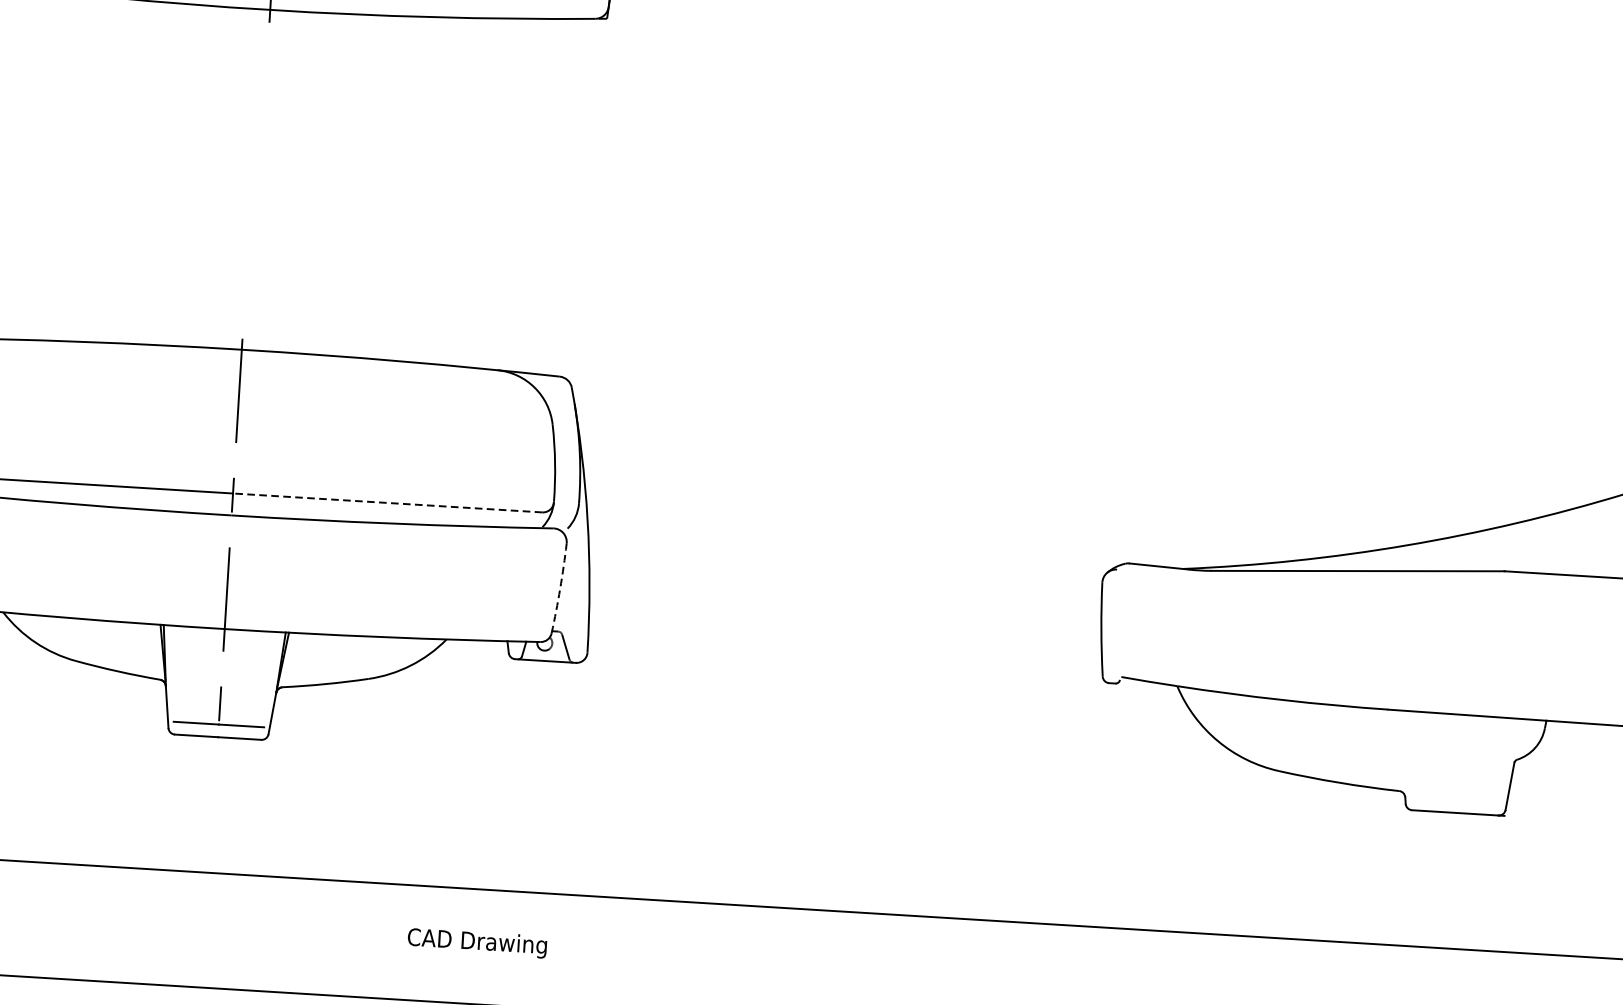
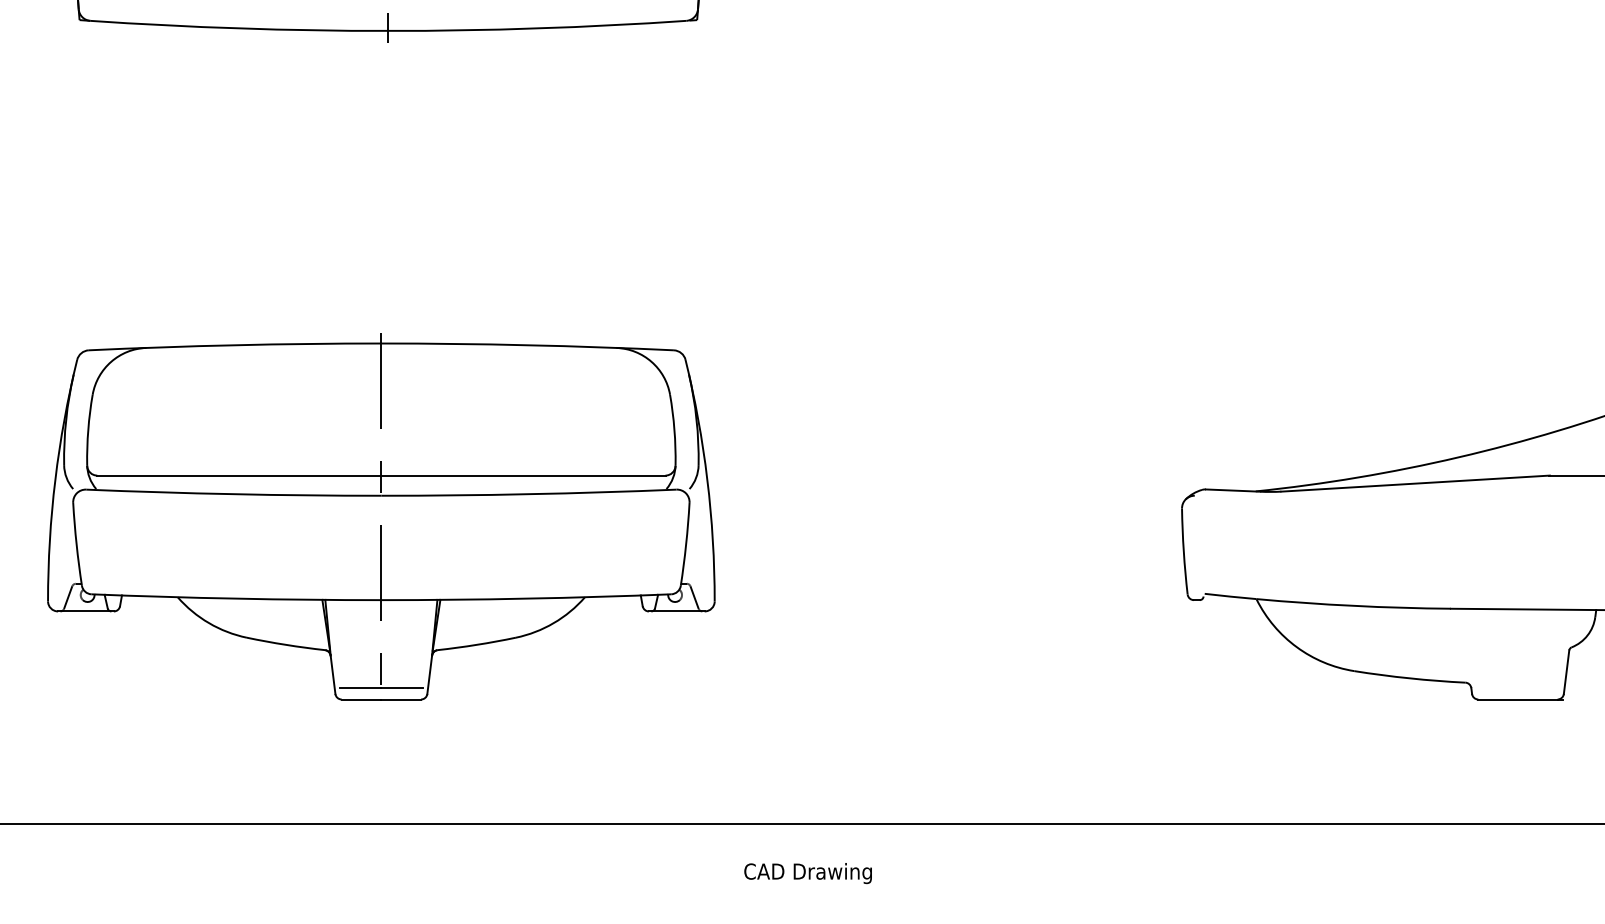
line: (386, 502) -> (522, 475), dashed -> solid
arc: (560, 588) -> (686, 544), dashed -> solid
text: (476, 943) -> (807, 873), moved

